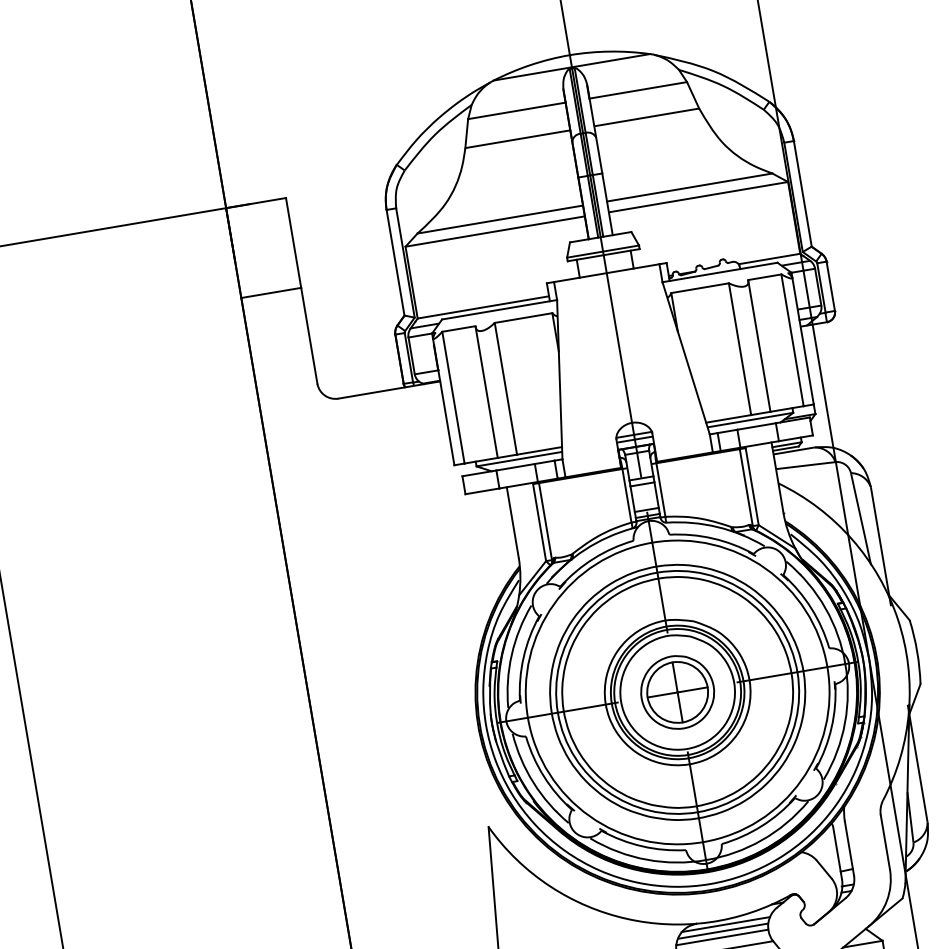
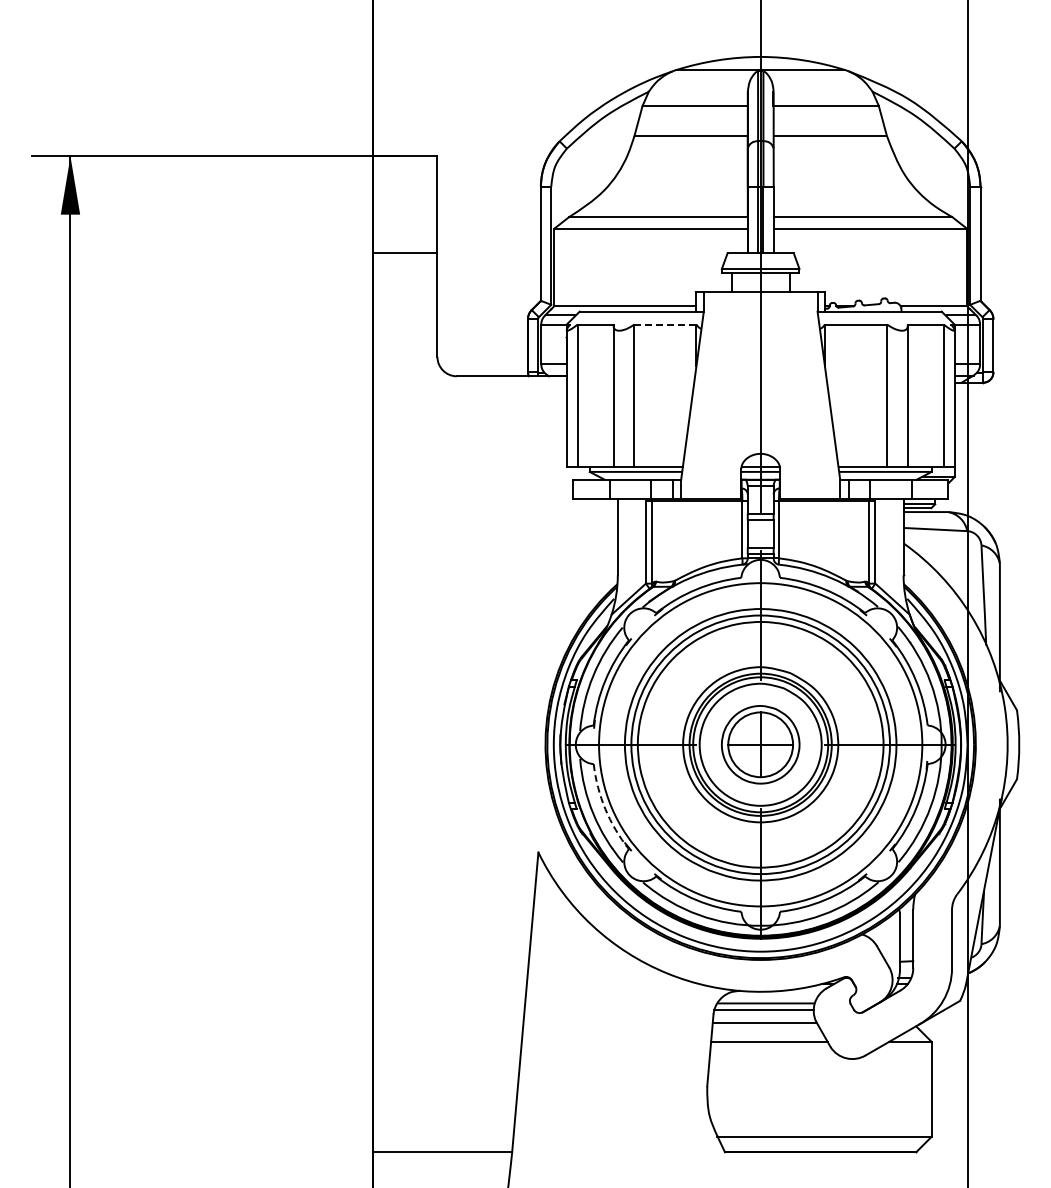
line: (522, 318) -> (664, 324), solid -> dashed
arc: (544, 776) -> (605, 809), solid -> dashed
line: (725, 924) -> (769, 996), removed

